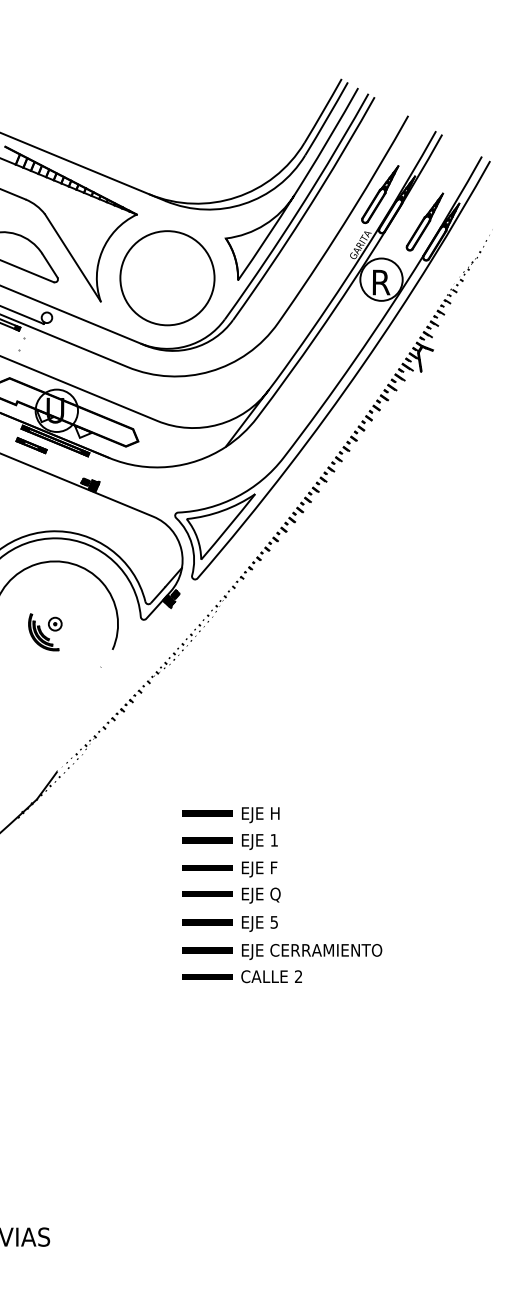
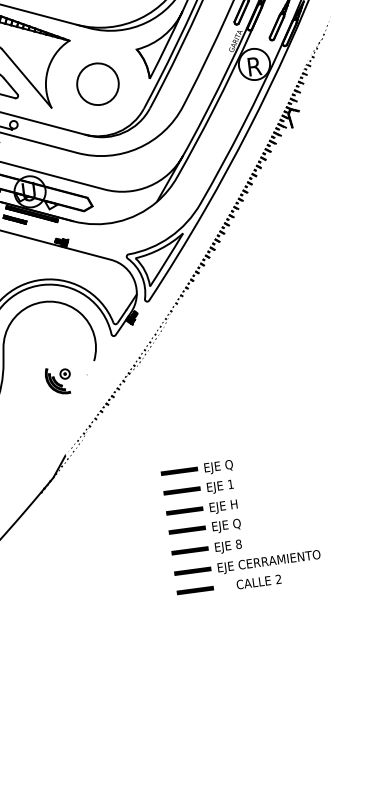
circle: (167, 278) -> (98, 84), size x0.6
part: (45, 632) -> (58, 381), moved
text: (275, 814) -> (229, 465), EJE H -> EJE Q
text: (275, 867) -> (234, 504), EJE F -> EJE H
text: (274, 921) -> (238, 543), 5 -> 8
text: (271, 976) -> (258, 581), moved

